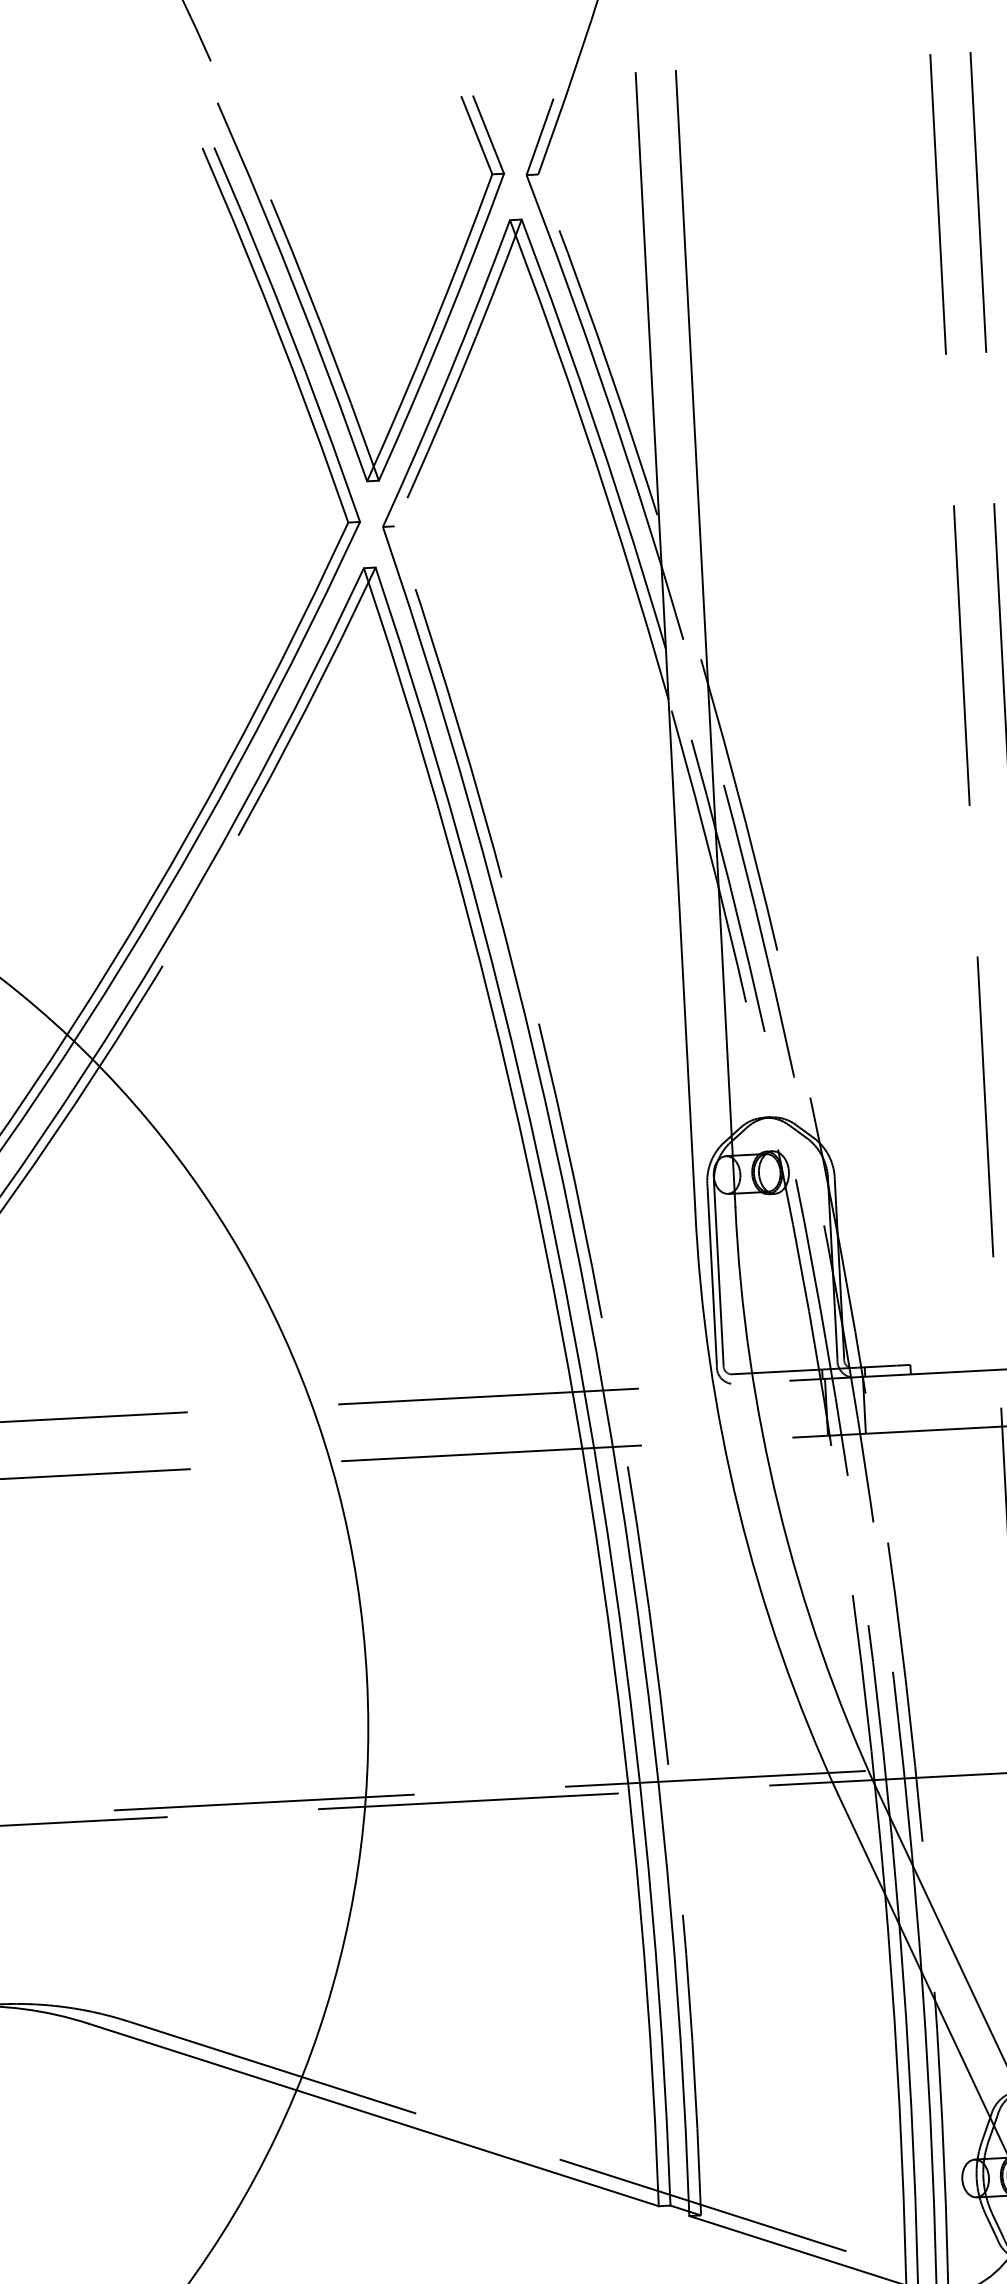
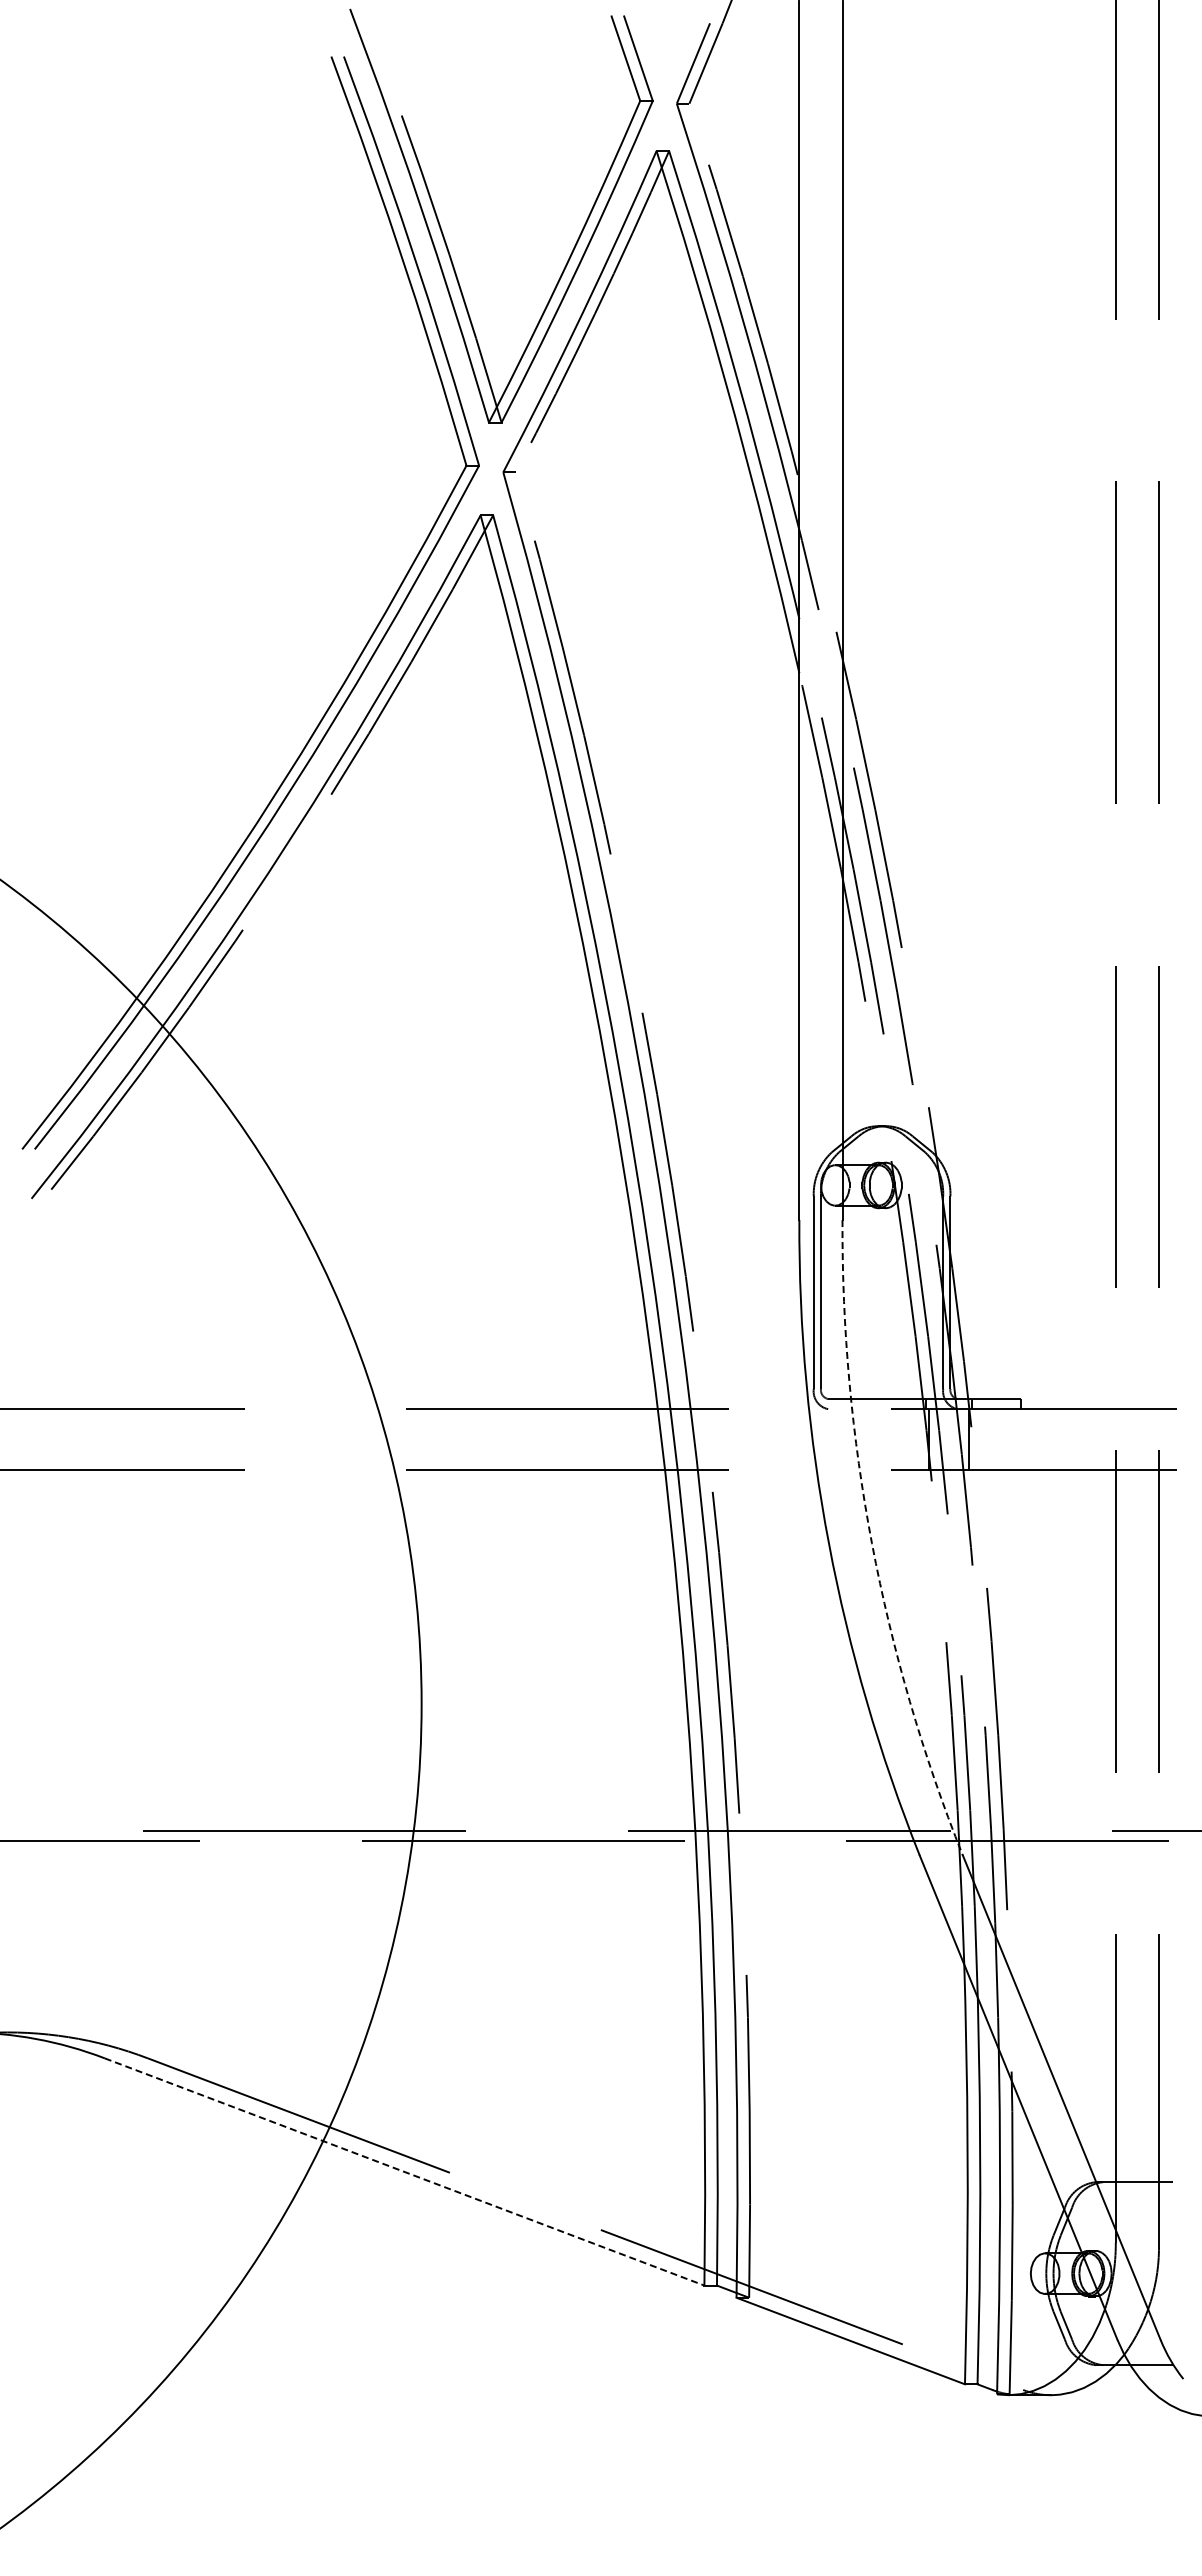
arc: (779, 1506) -> (872, 1543), solid -> dashed
line: (373, 2114) -> (404, 2171), solid -> dashed

